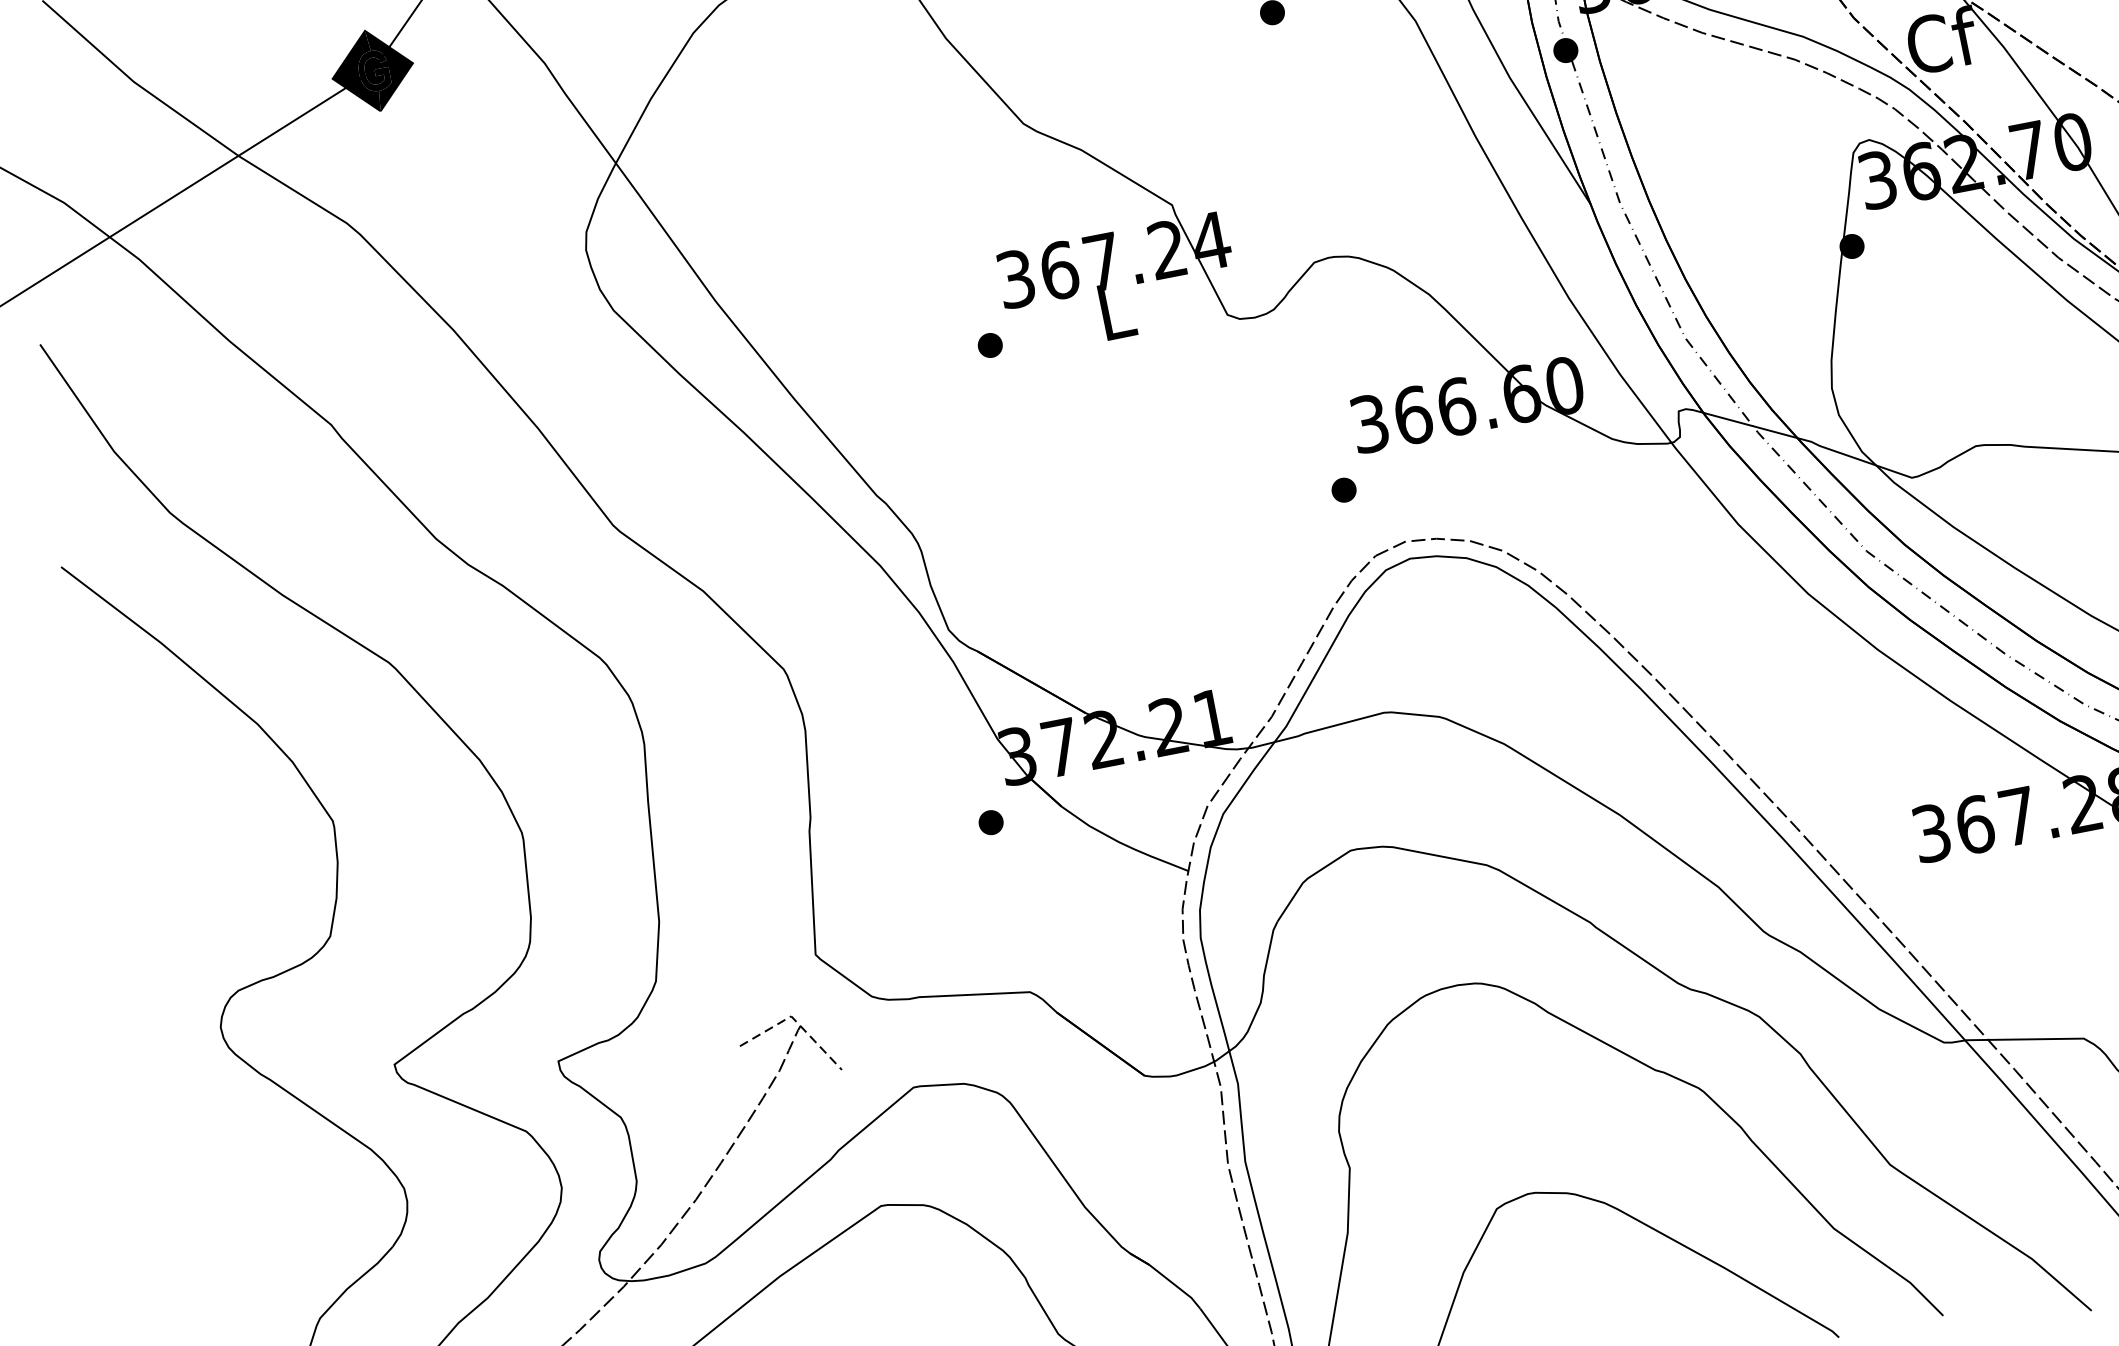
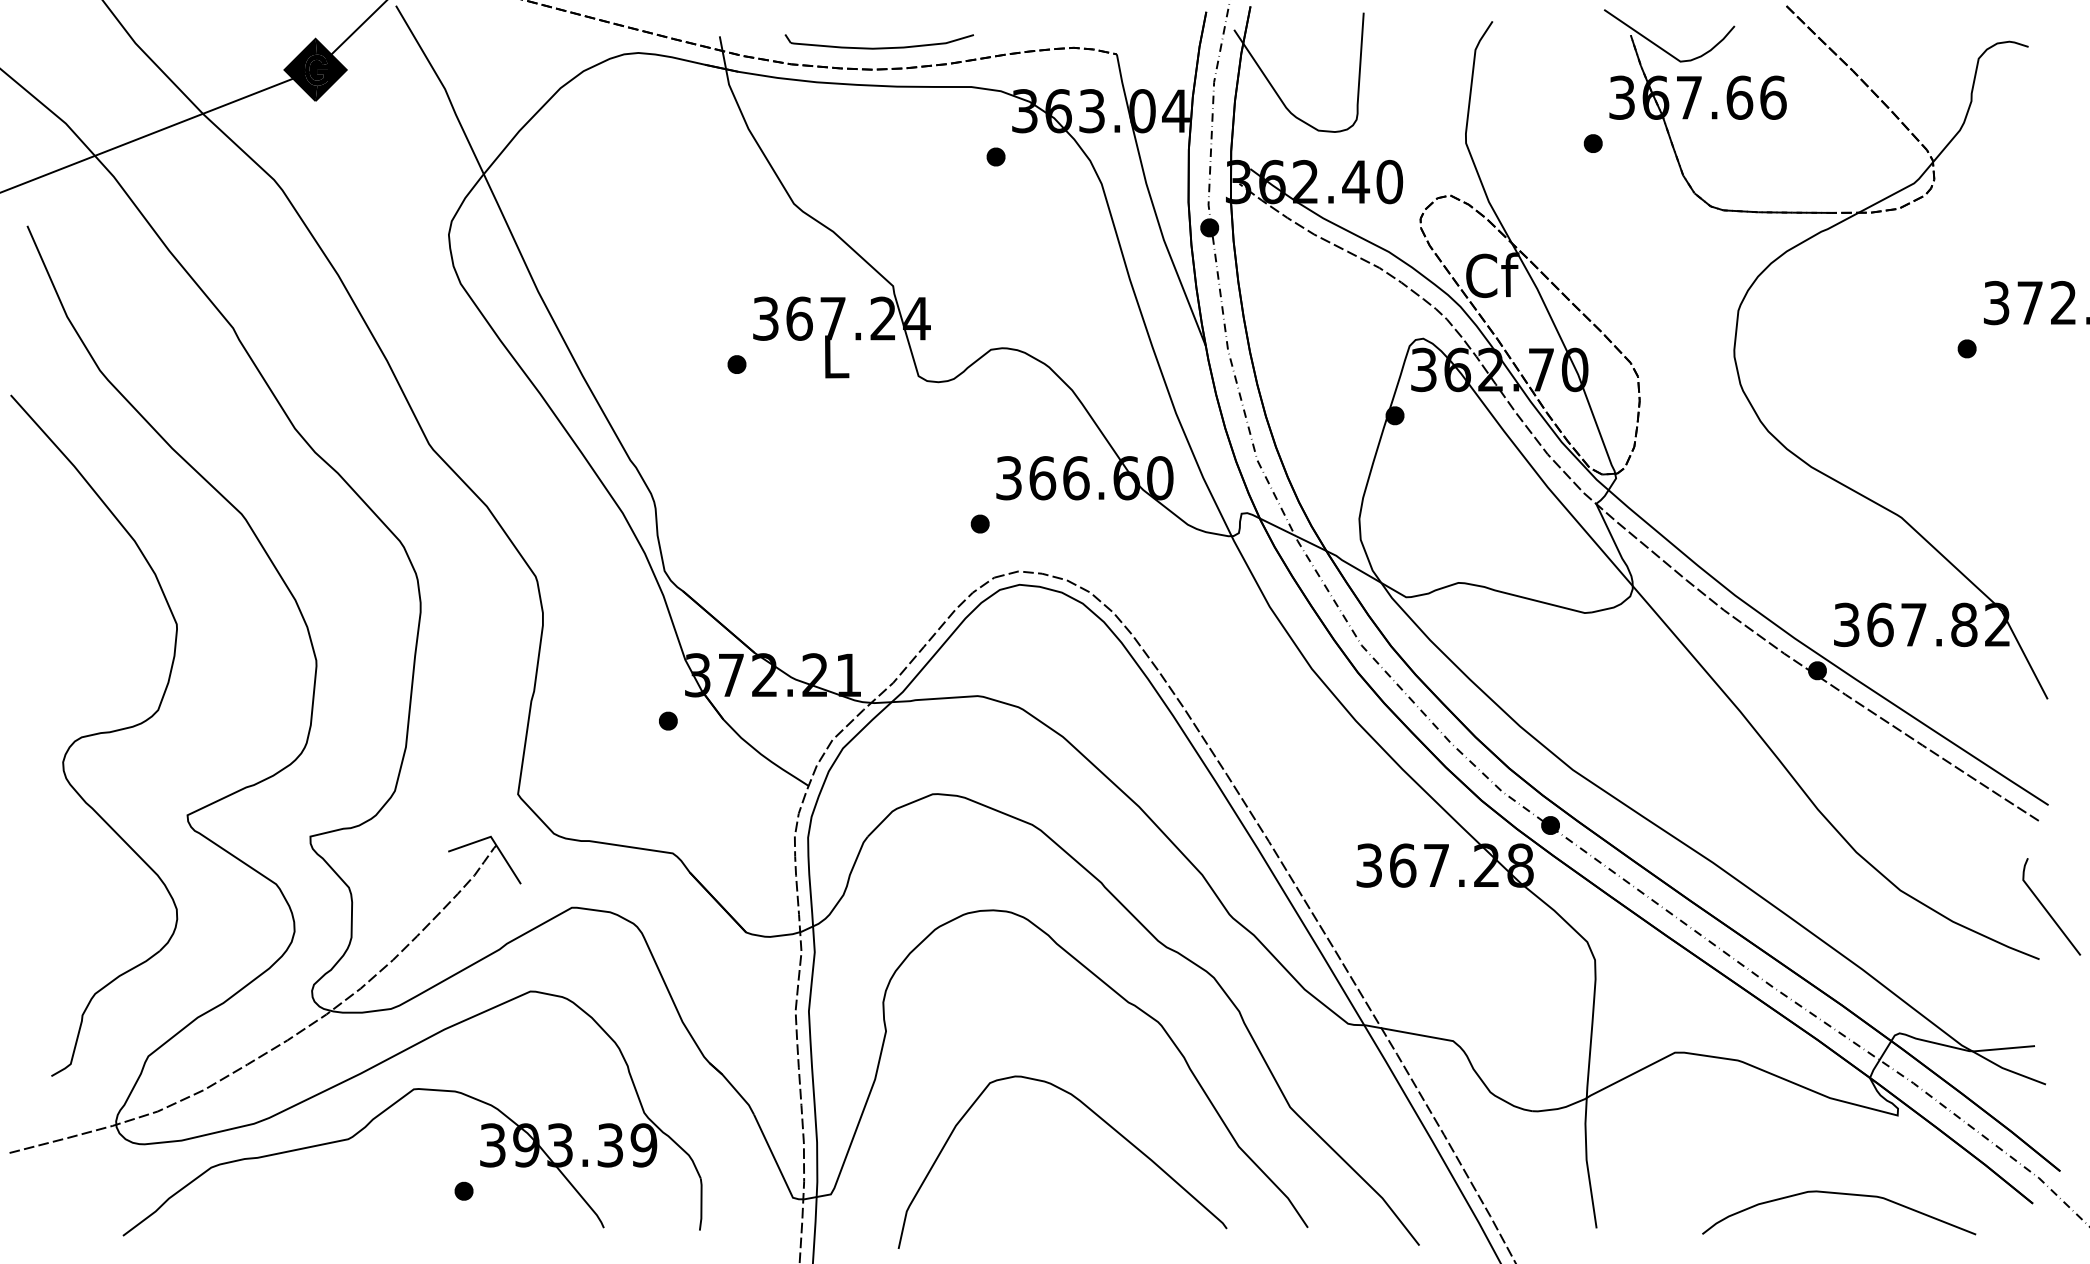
line: (795, 1020) -> (493, 840), dashed -> solid

